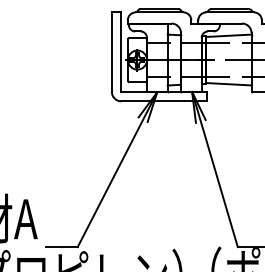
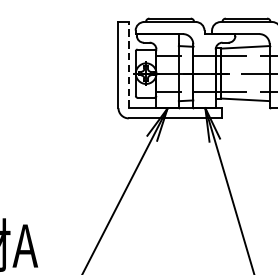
line: (121, 52) -> (128, 65), solid -> dashed

